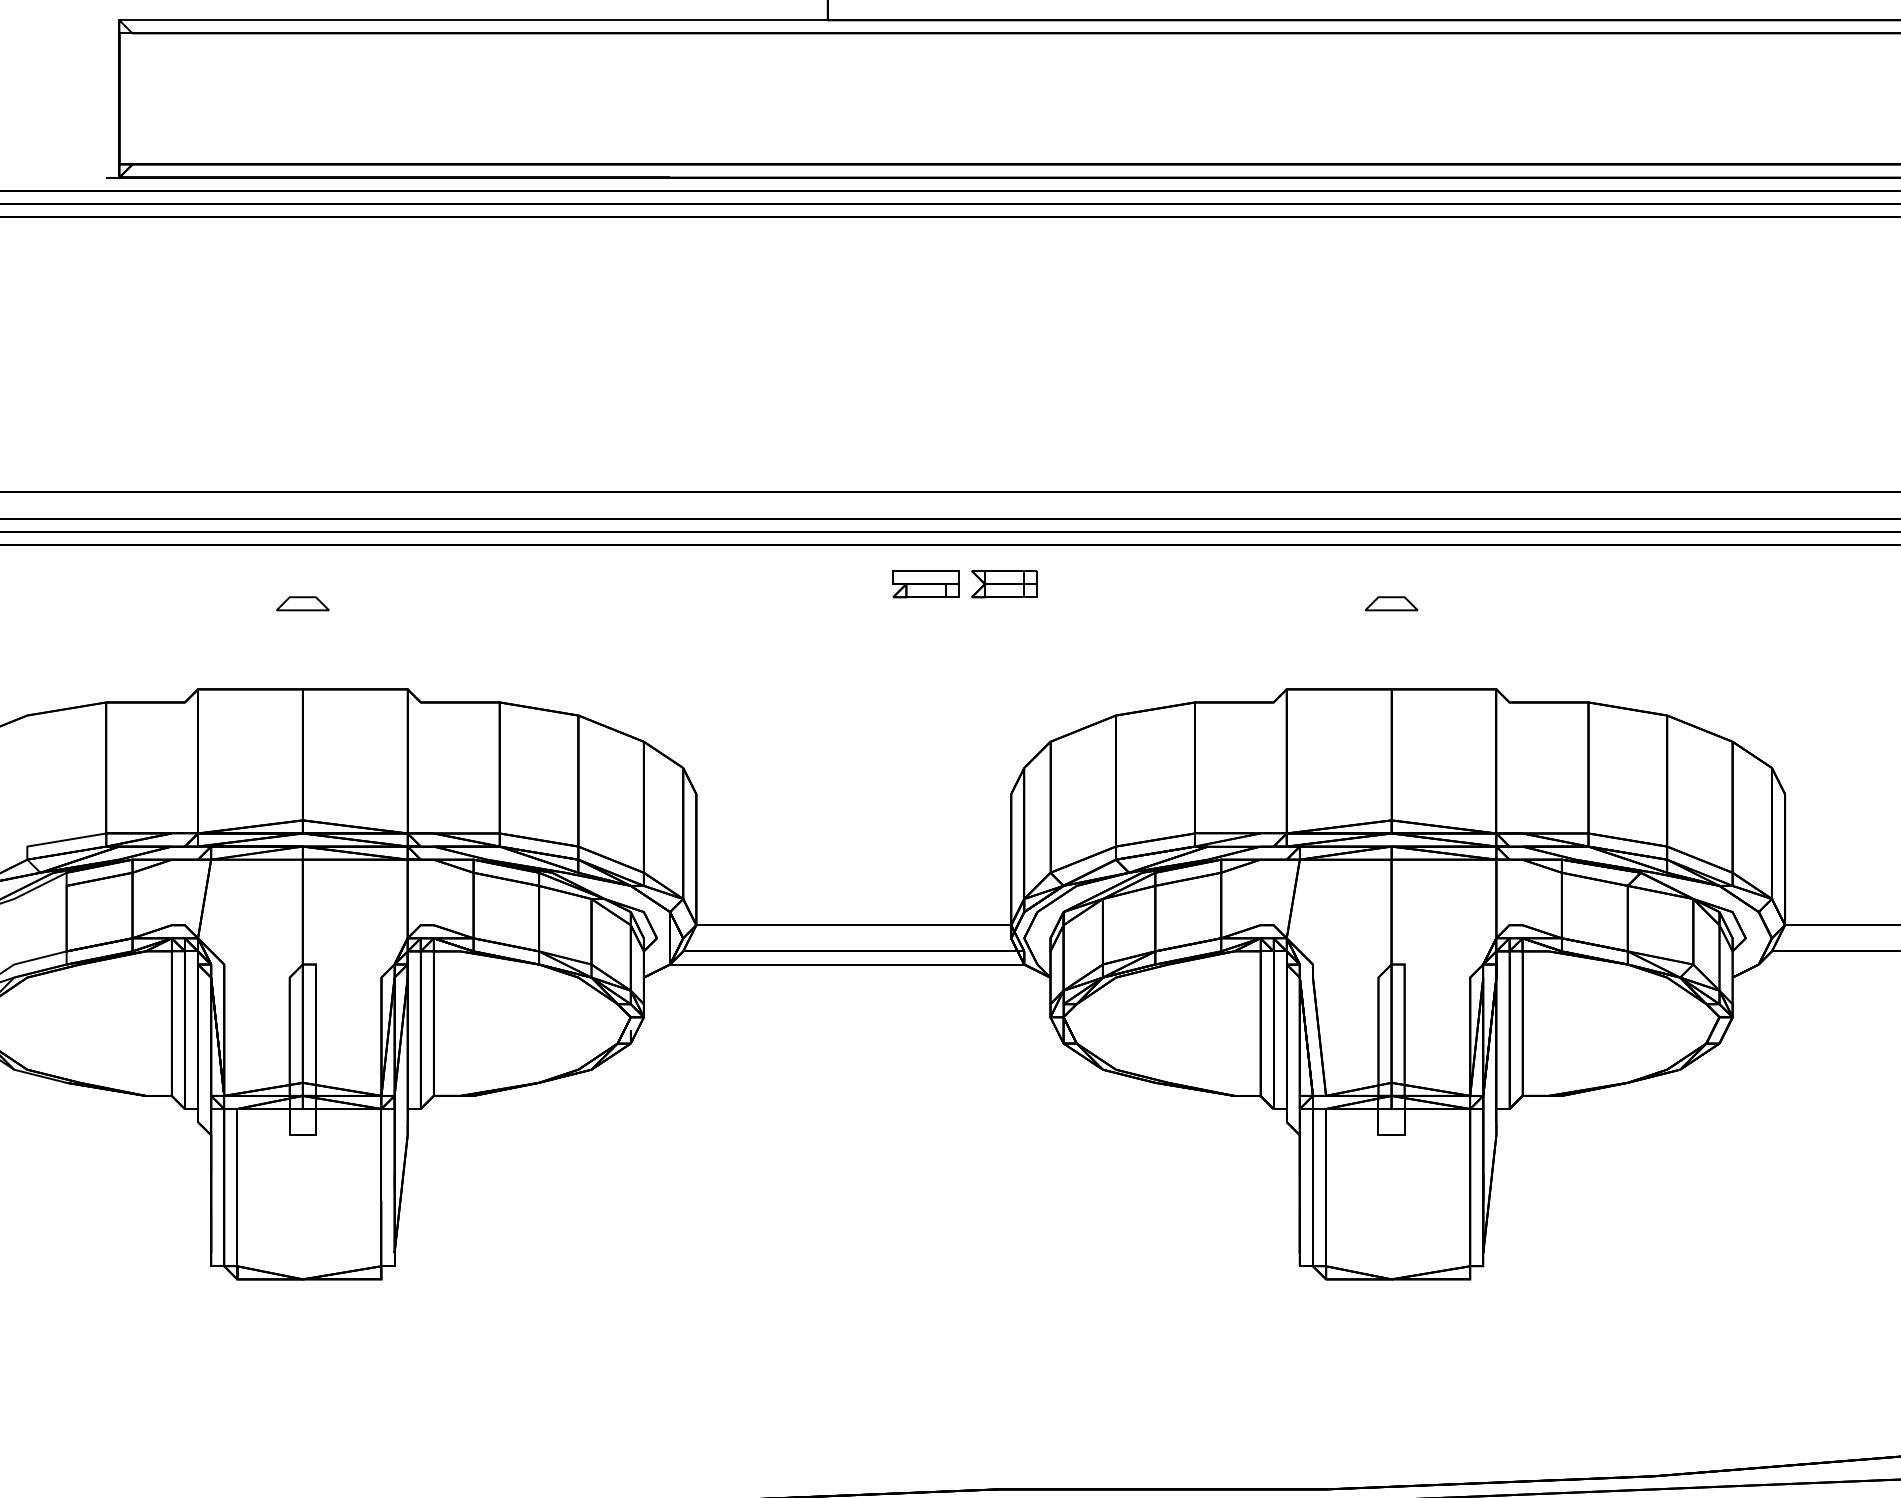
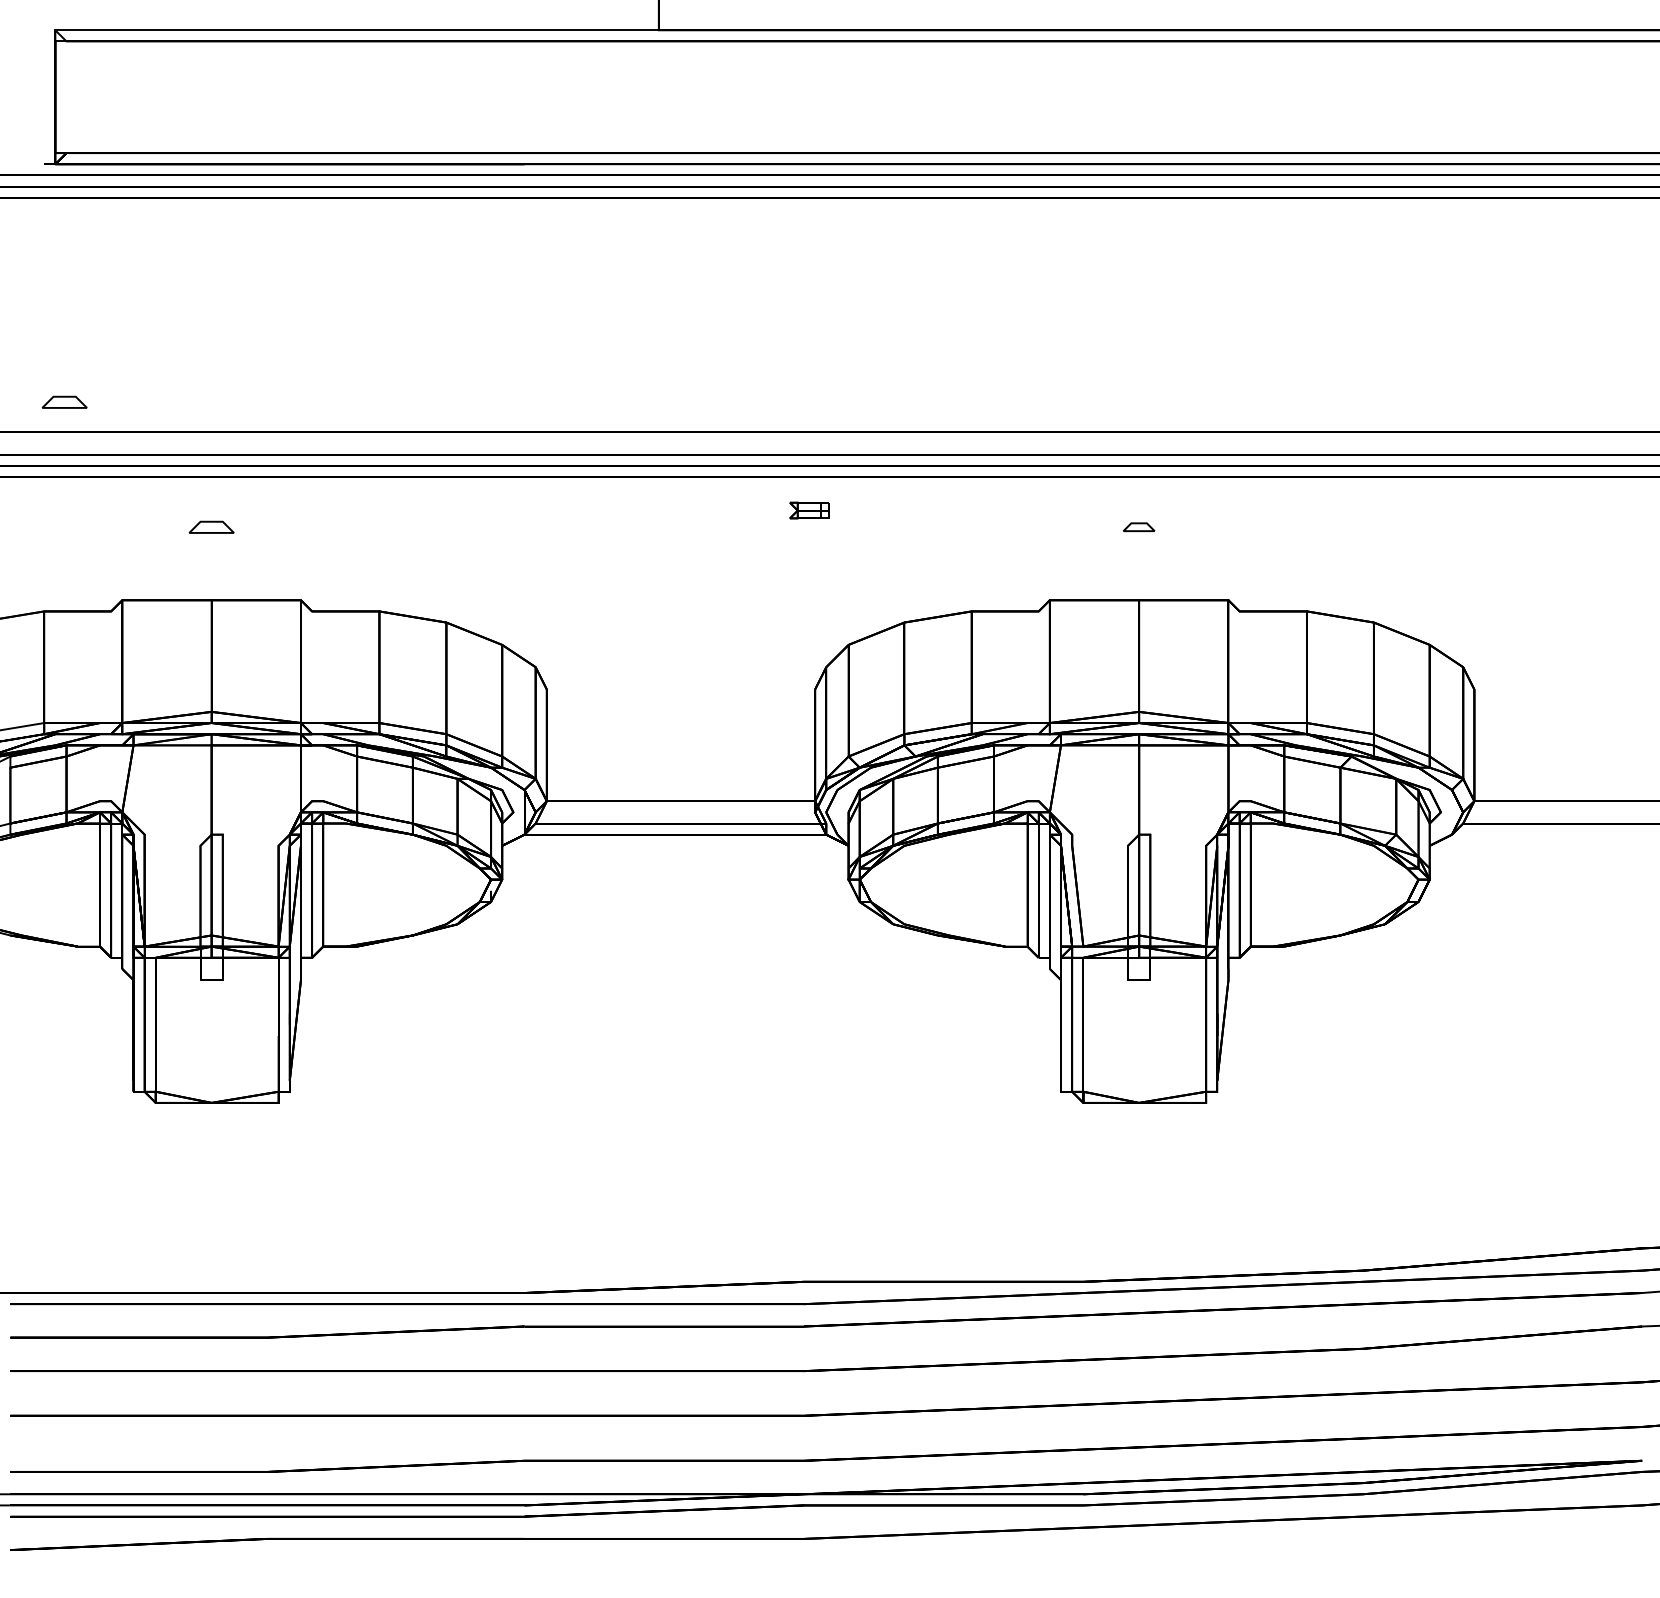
part: (130, 456) -> (64, 401), added
part: (925, 583) -> (742, 510), removed
part: (1004, 583) -> (809, 510), size x0.7
part: (1390, 602) -> (1138, 526), size x0.7

